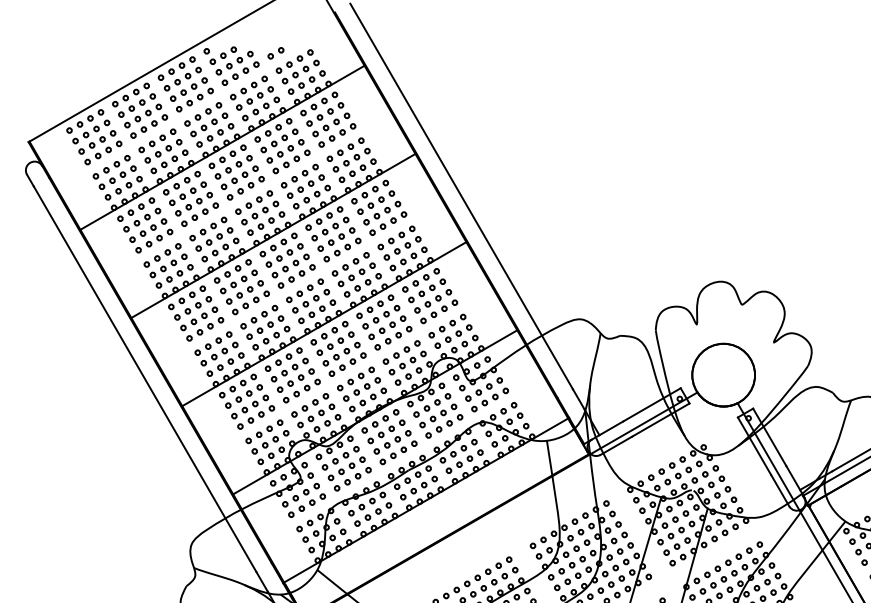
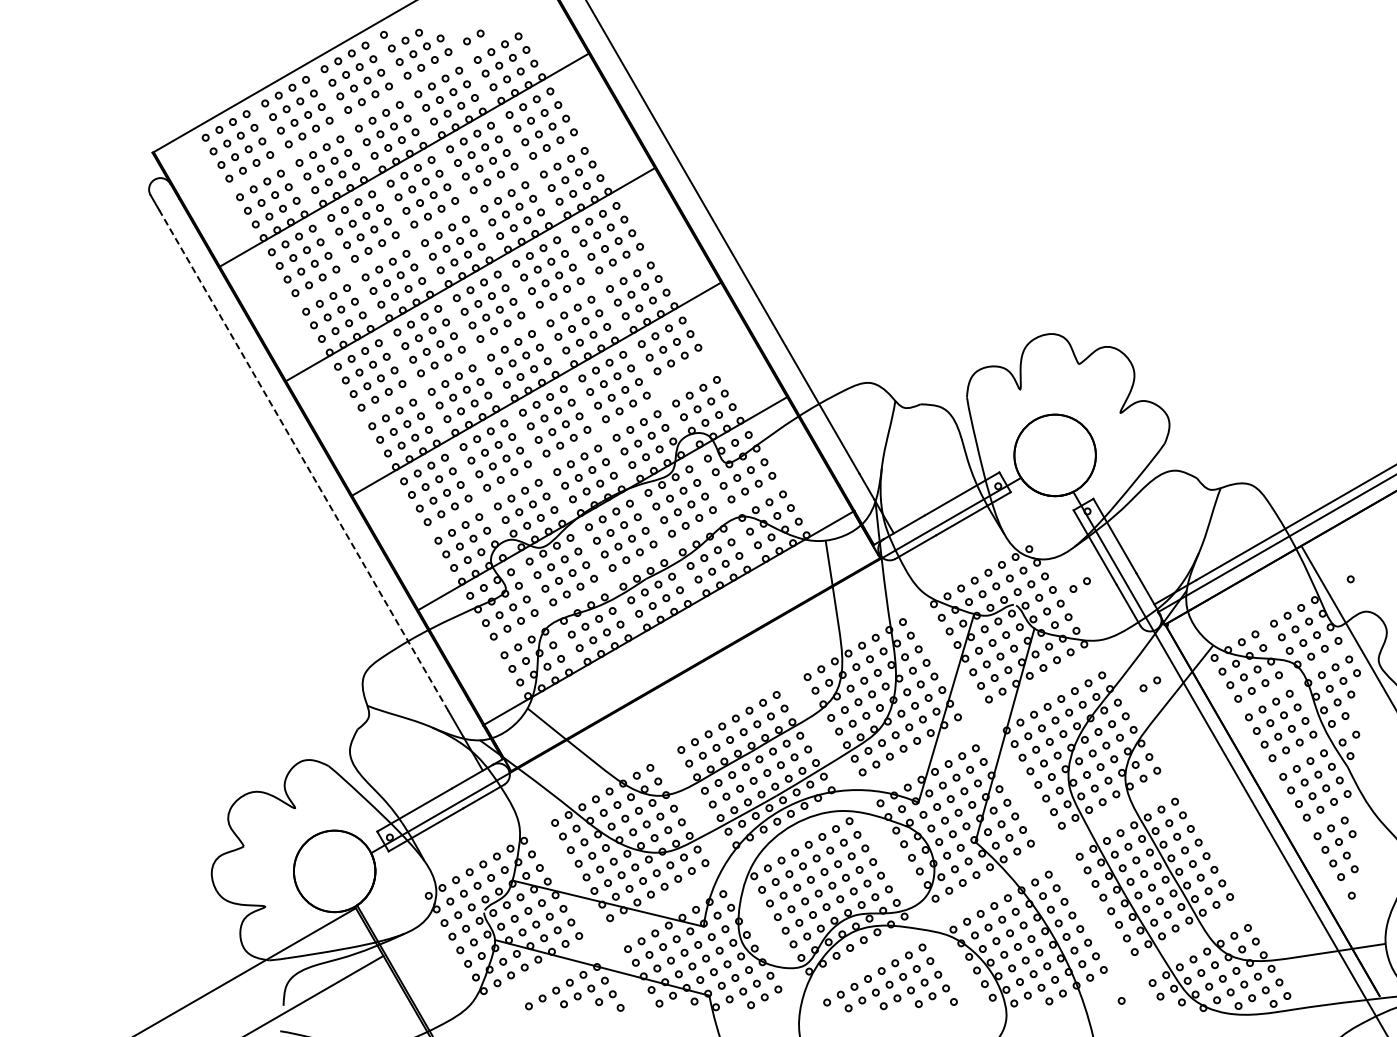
part: (438, 311) -> (685, 372), removed
line: (144, 379) -> (303, 460), solid -> dashed
part: (742, 474) -> (1079, 584), added
part: (797, 551) -> (1150, 684), added

